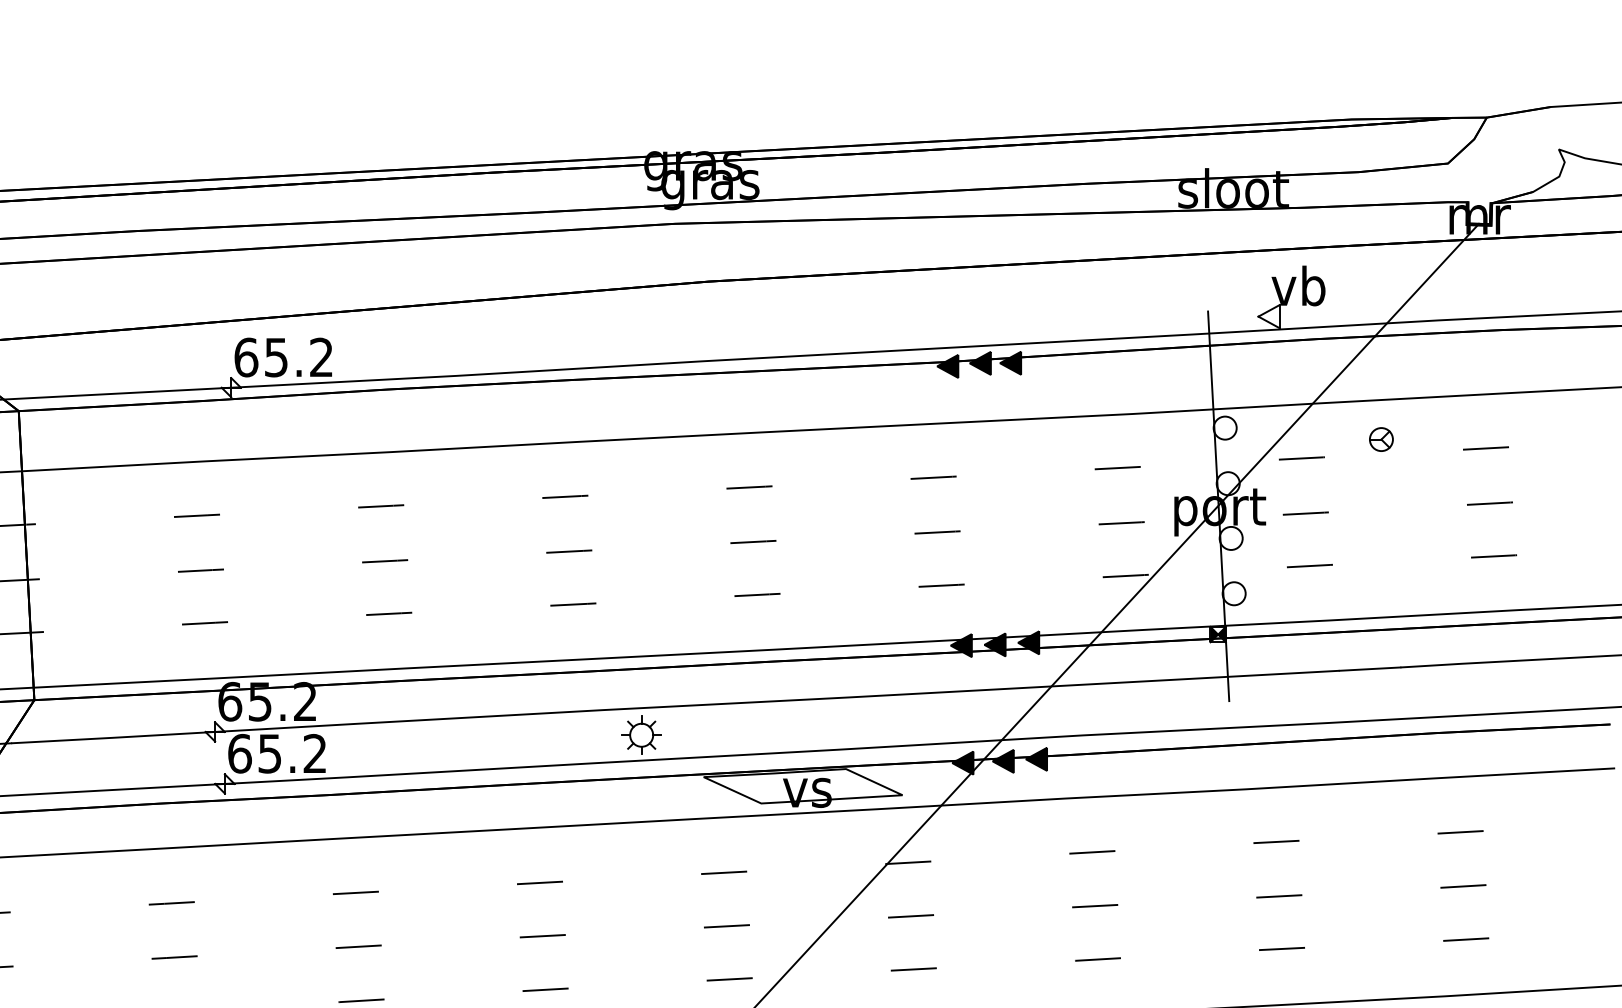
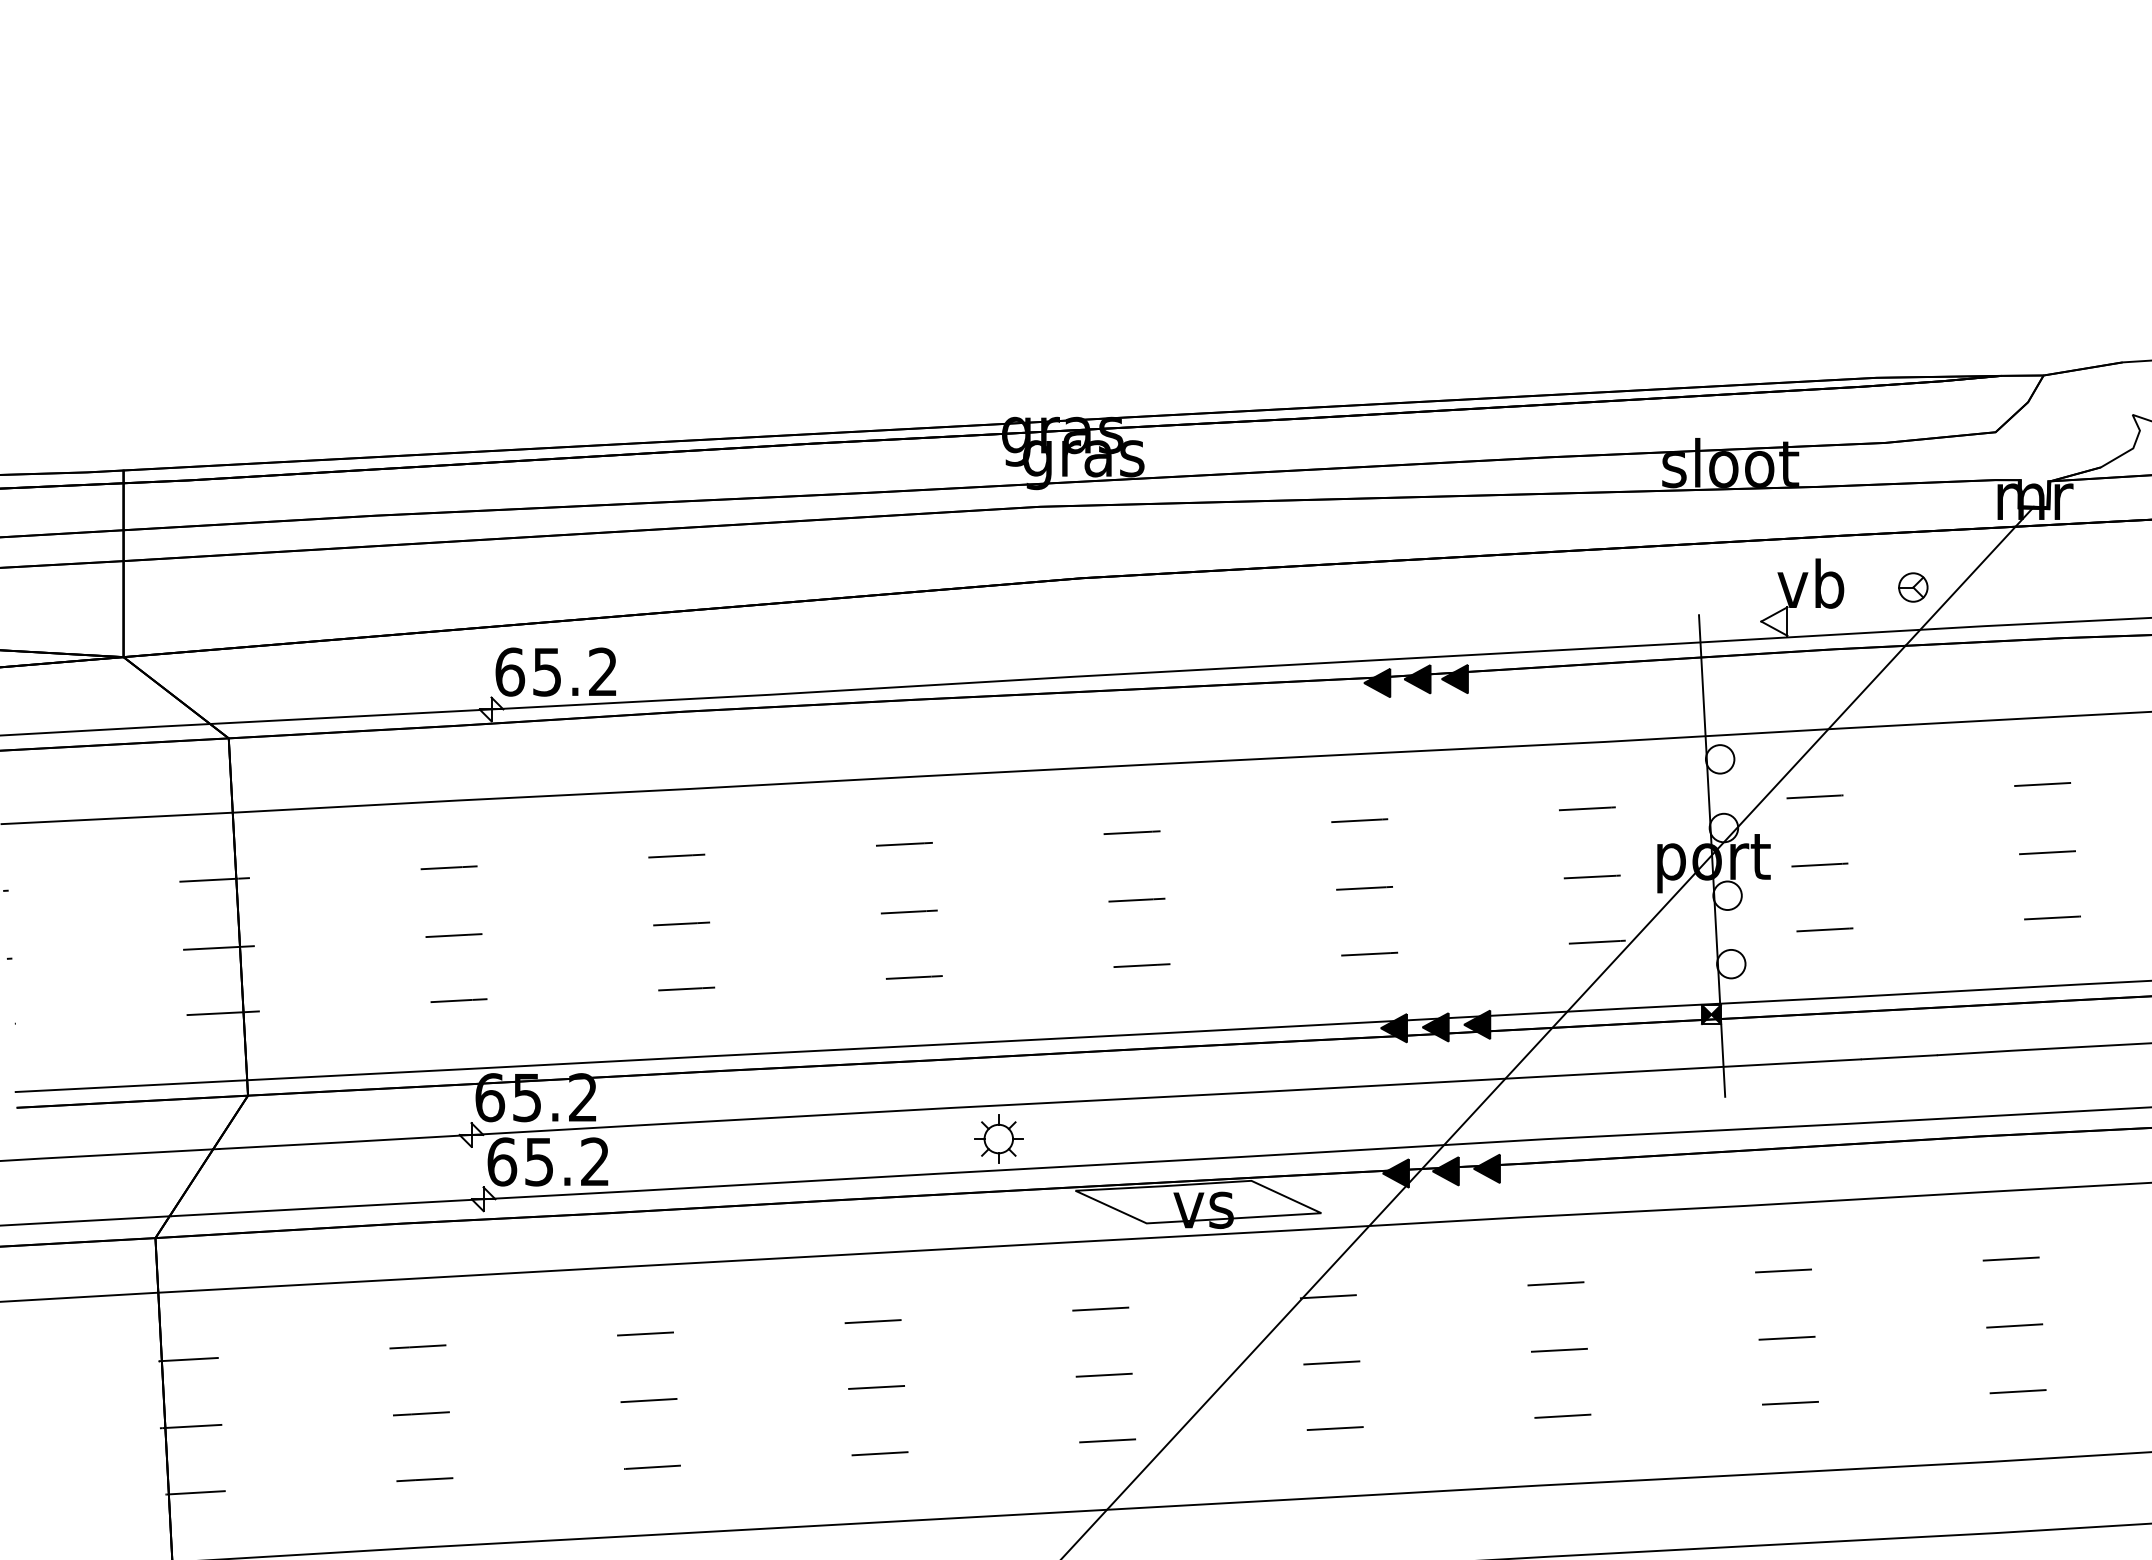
part: (1381, 439) -> (1913, 587), moved

